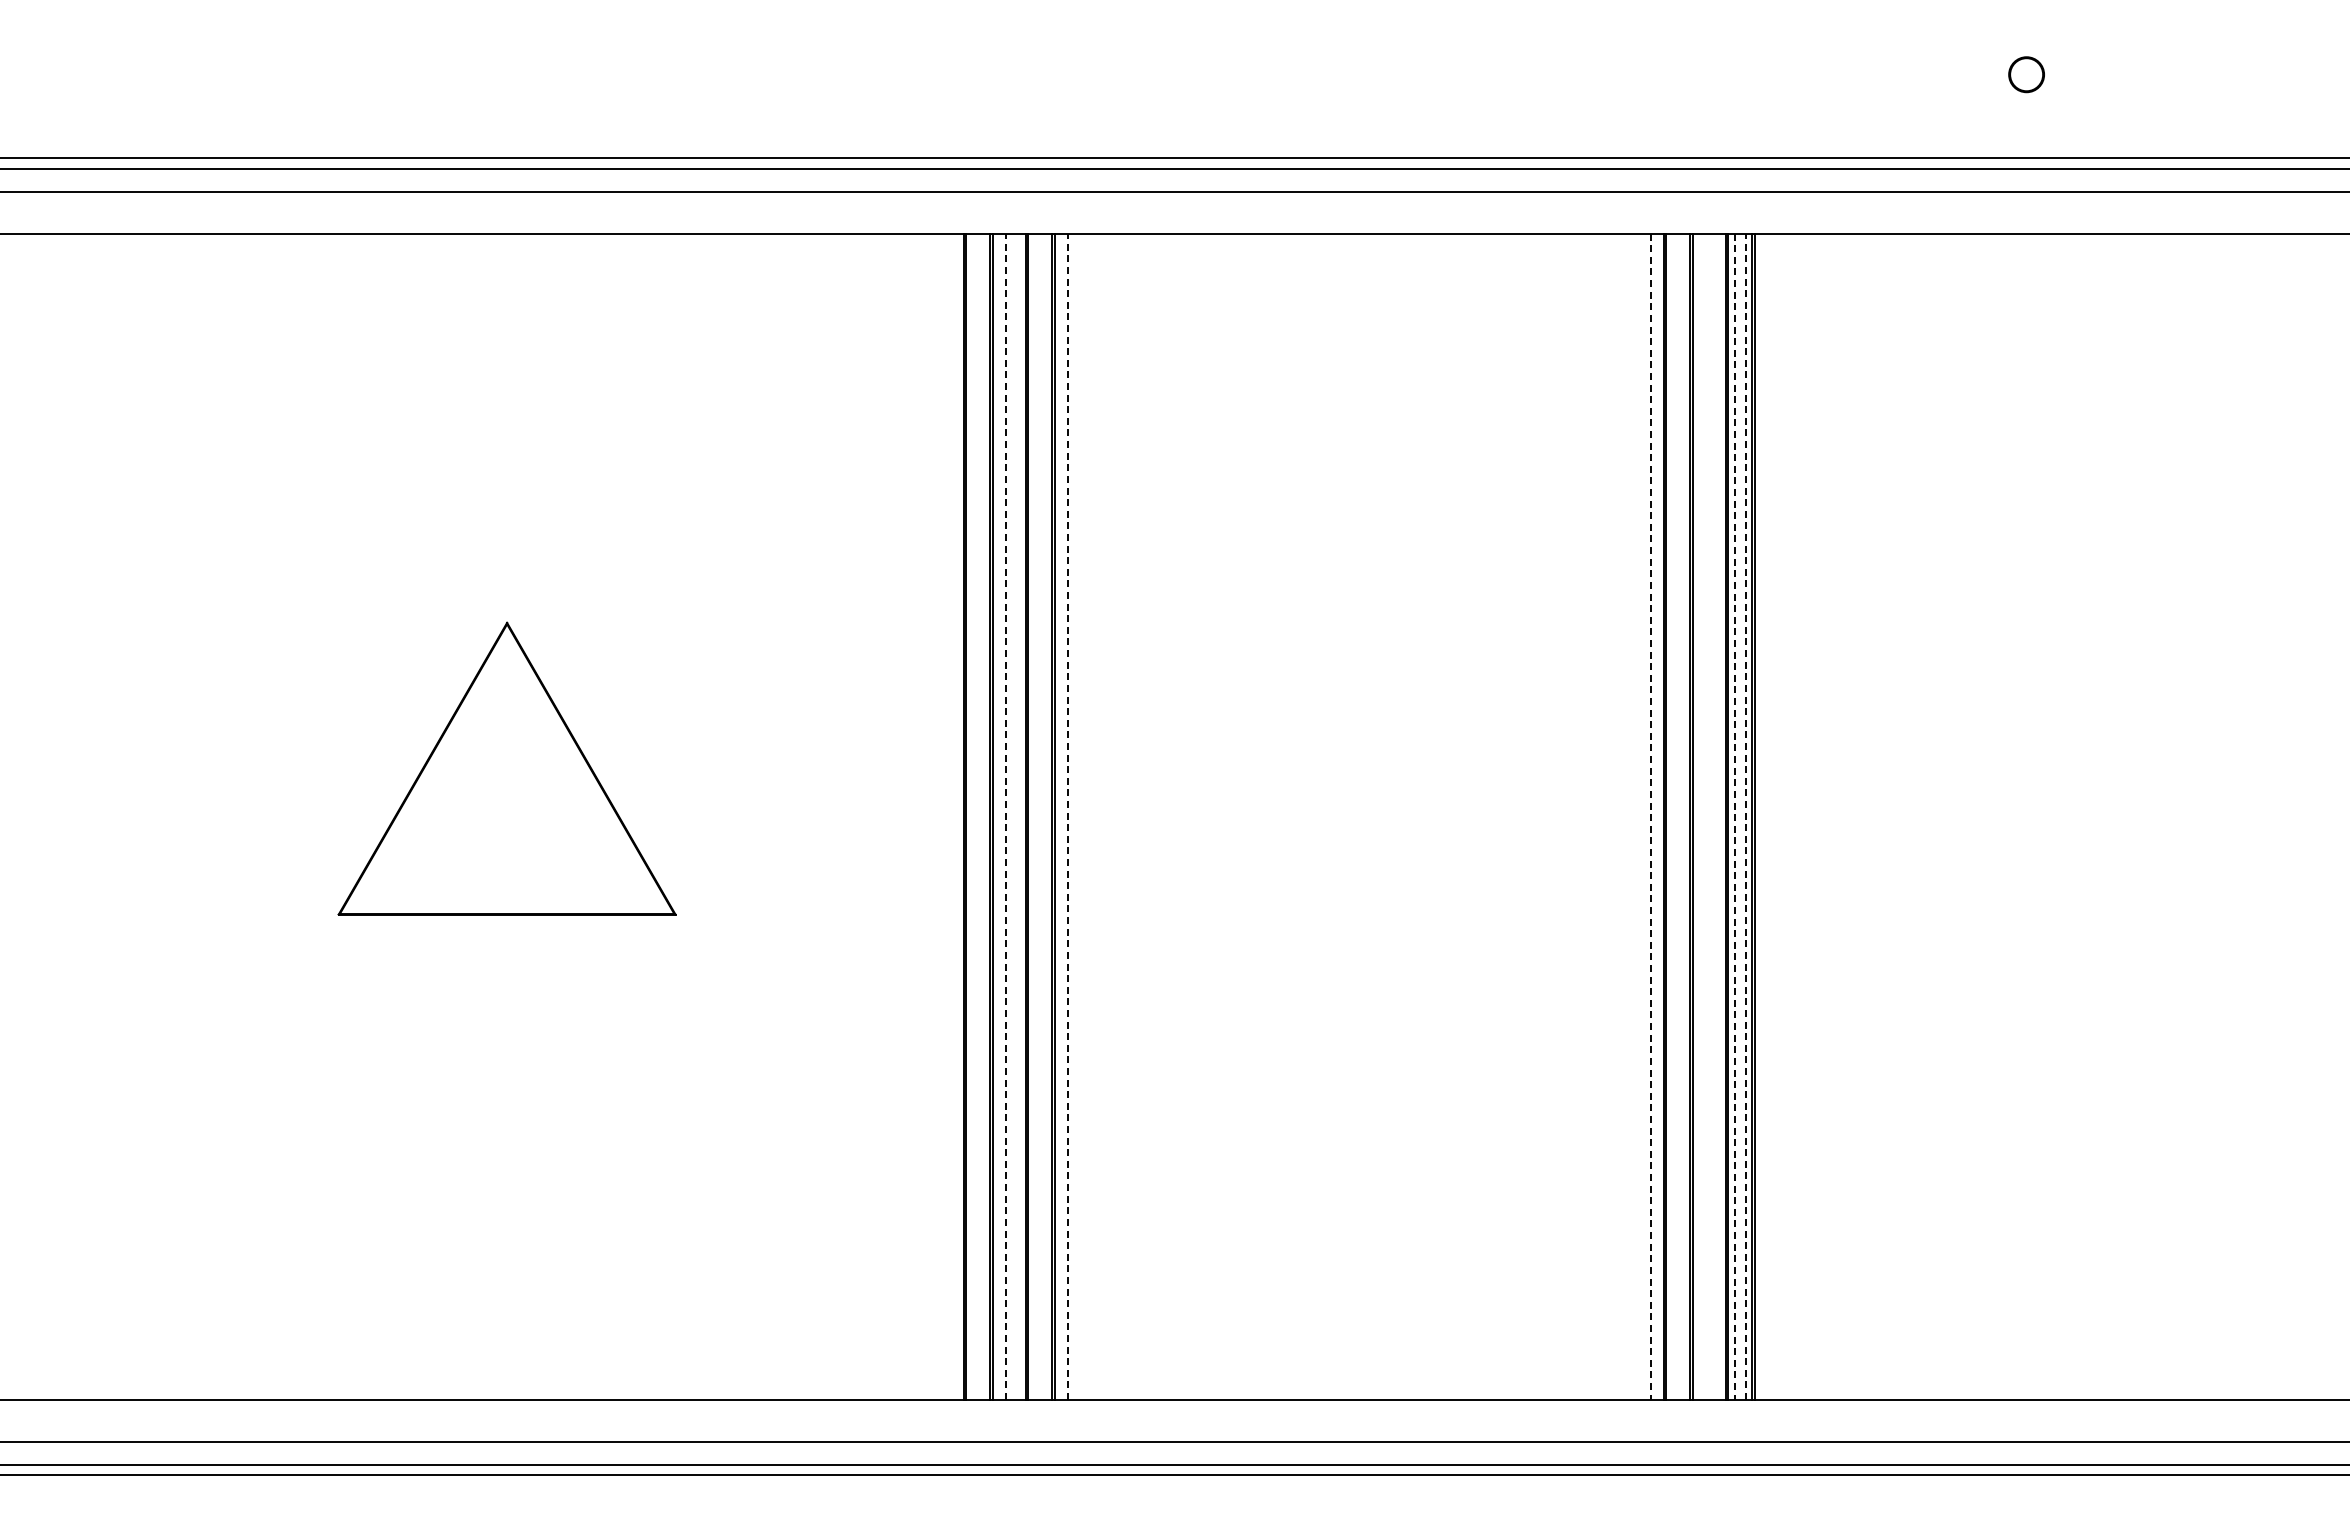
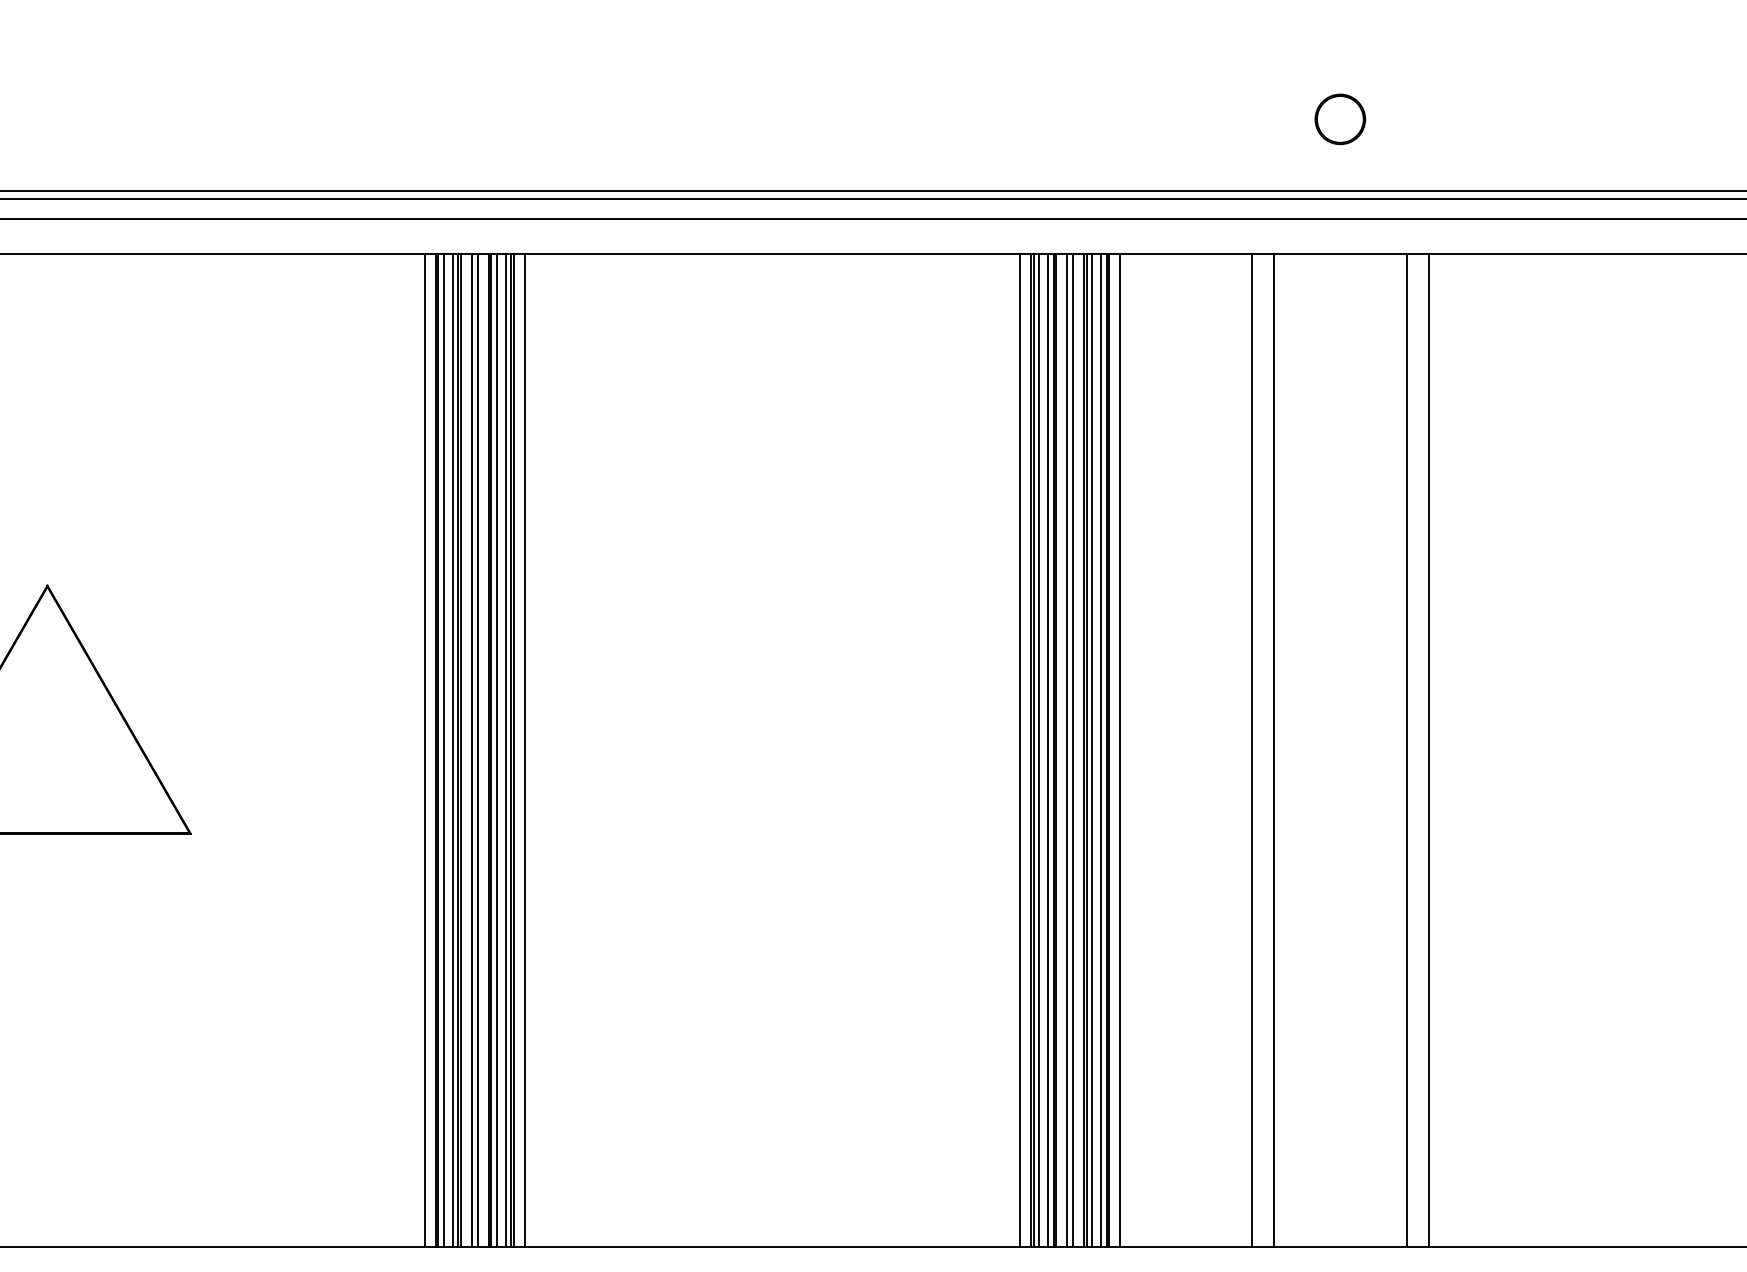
part: (2026, 74) -> (1340, 119), size x1.67
line: (950, 816) -> (424, 750), added
line: (972, 816) -> (443, 750), added
line: (983, 816) -> (452, 750), added
line: (1005, 816) -> (471, 750), dashed -> solid
line: (1013, 816) -> (478, 750), added
line: (1035, 816) -> (497, 750), added
line: (1045, 816) -> (505, 750), added
line: (1067, 816) -> (524, 750), dashed -> solid
line: (1672, 816) -> (1038, 750), added
line: (1683, 816) -> (1048, 750), added
line: (1705, 816) -> (1067, 750), added
line: (1712, 816) -> (1073, 750), added
line: (1745, 816) -> (1101, 750), dashed -> solid
line: (1767, 816) -> (1119, 750), added
line: (1923, 816) -> (1252, 750), added
line: (1948, 816) -> (1273, 750), added
line: (2104, 816) -> (1406, 750), added
line: (2130, 816) -> (1428, 750), added
line: (1650, 817) -> (1020, 751), dashed -> solid
line: (1735, 817) -> (1092, 751), dashed -> solid

